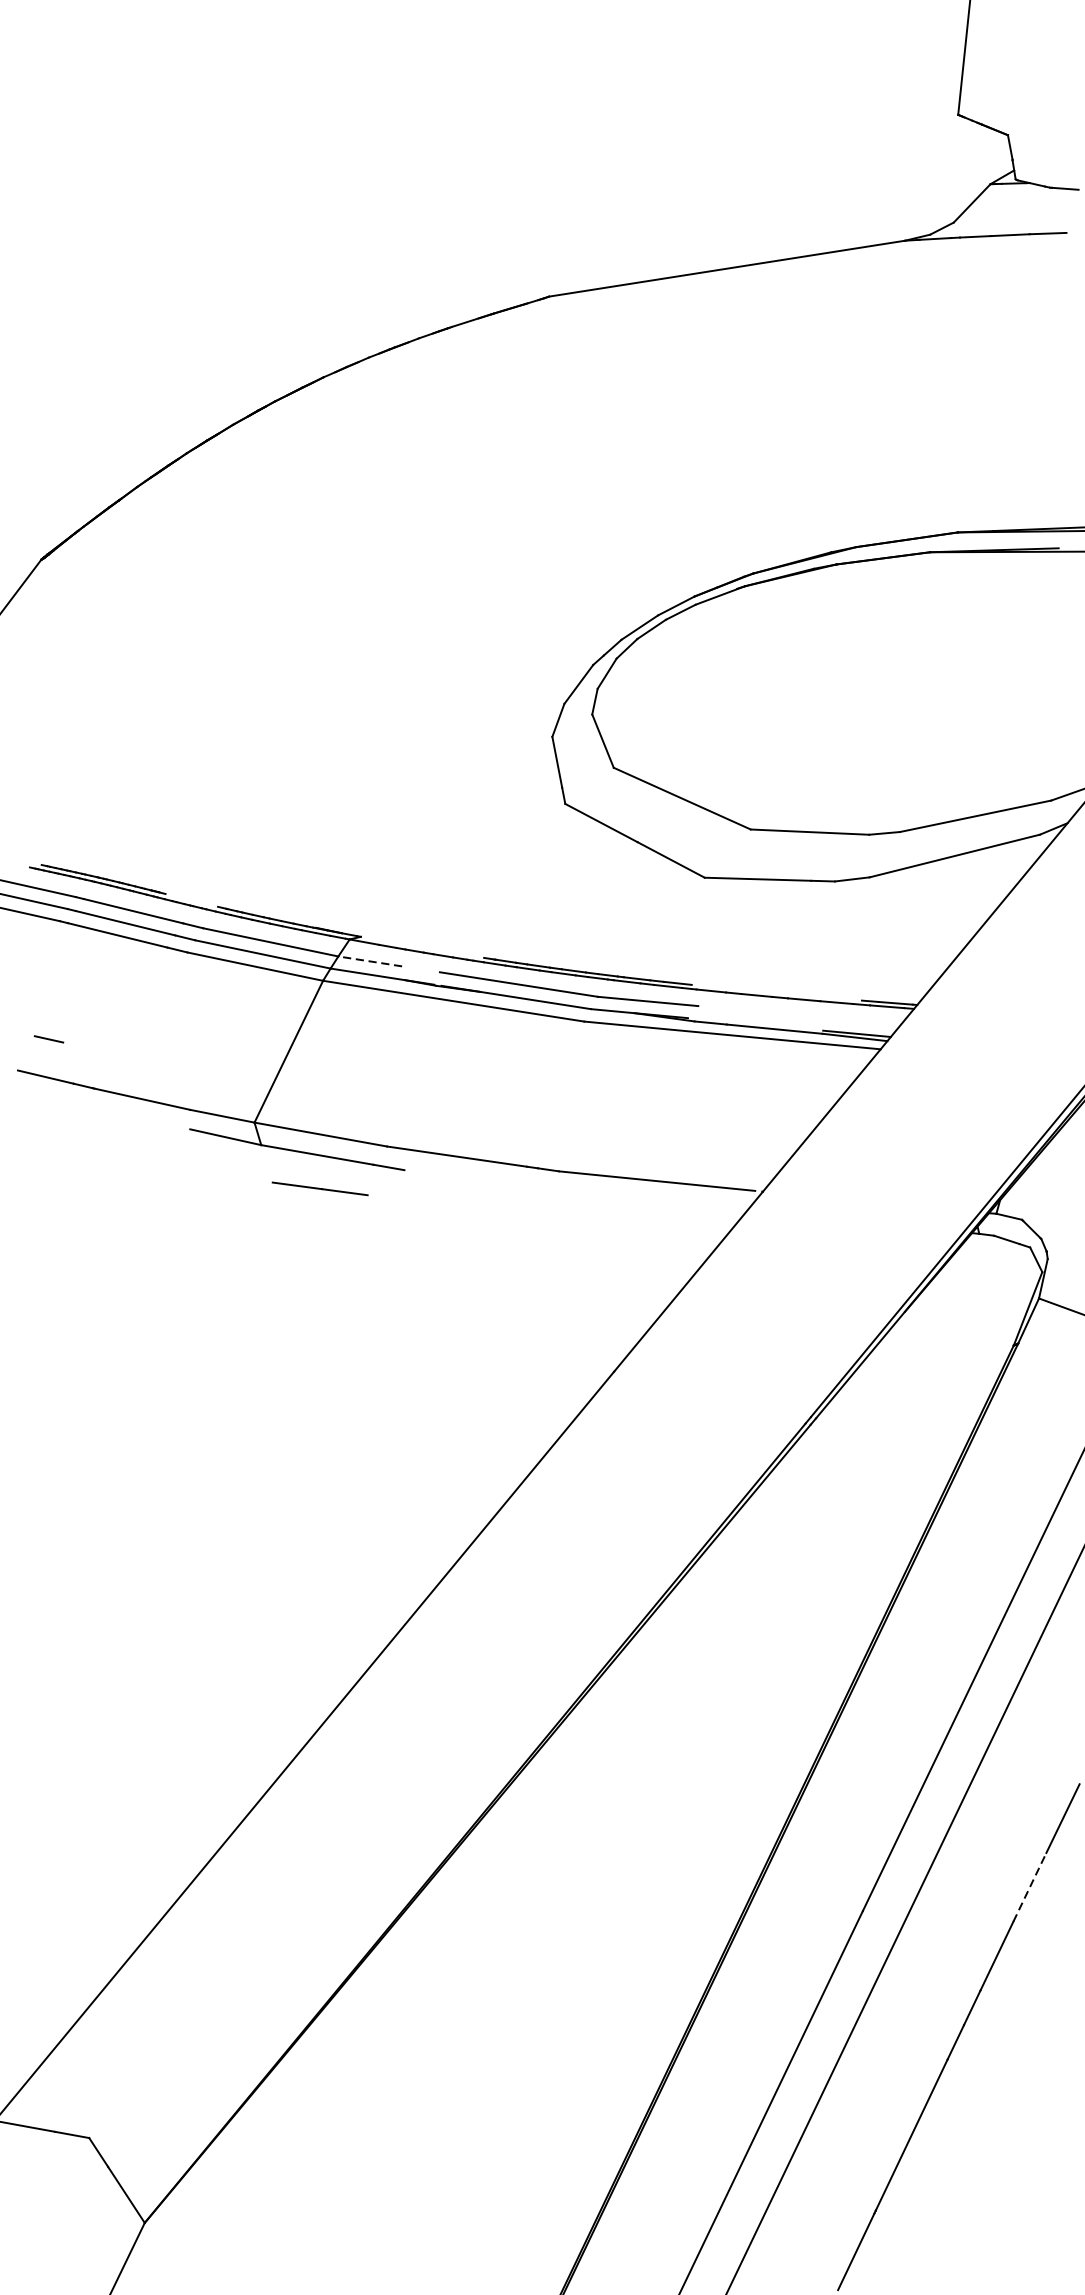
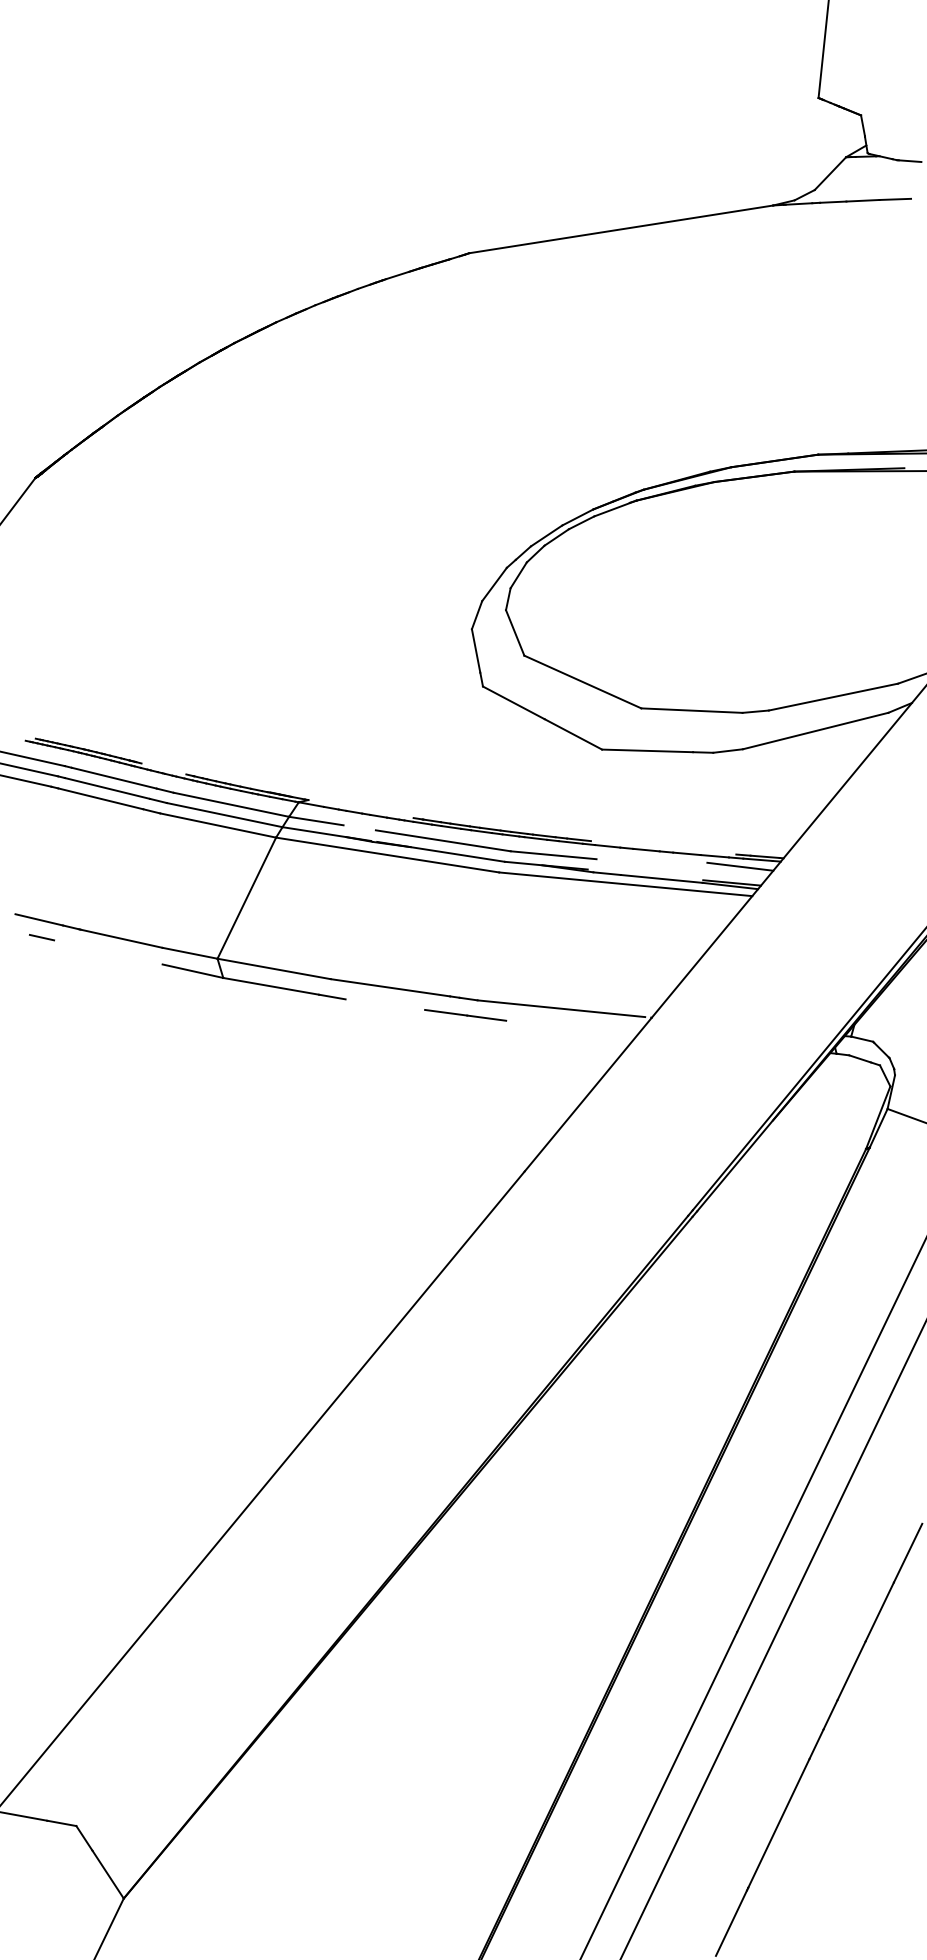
line: (370, 961) -> (316, 821), dashed -> solid
line: (866, 1014) -> (740, 866), added
line: (48, 1039) -> (41, 937), moved
line: (320, 1189) -> (465, 1015), moved
line: (1029, 1886) -> (879, 1611), dashed -> solid

